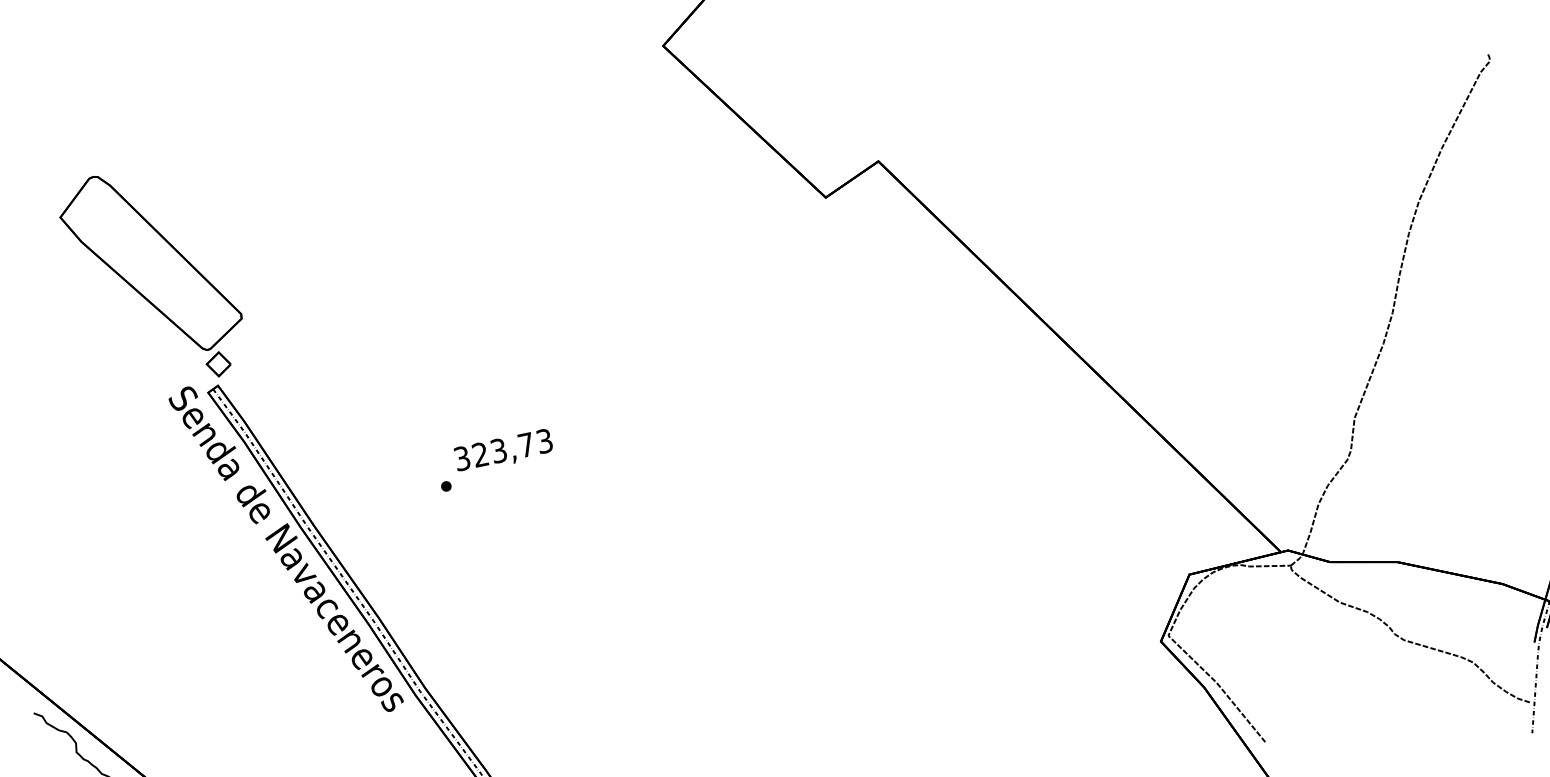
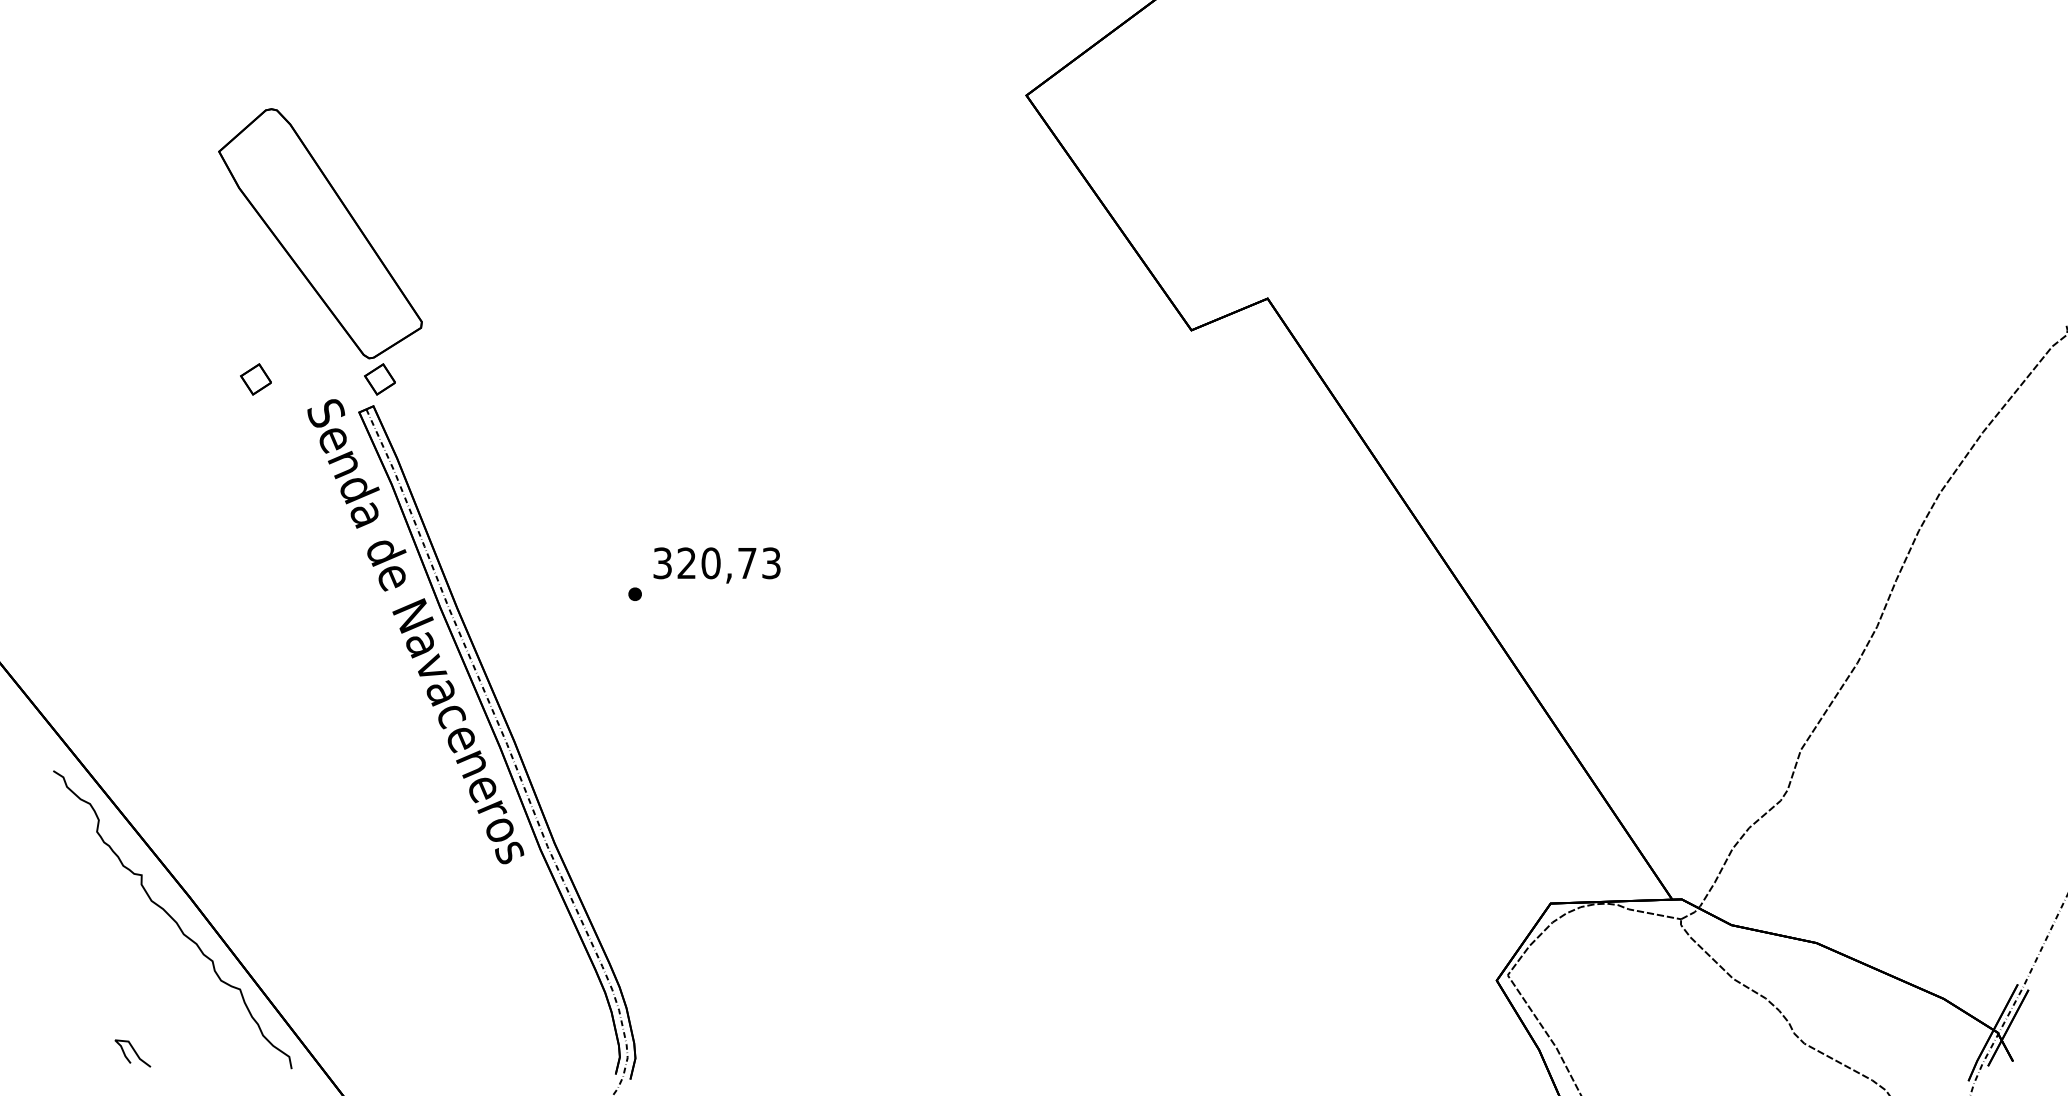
part: (124, 384) -> (255, 379), added
text: (498, 451) -> (710, 563), 323,73 -> 320,73

